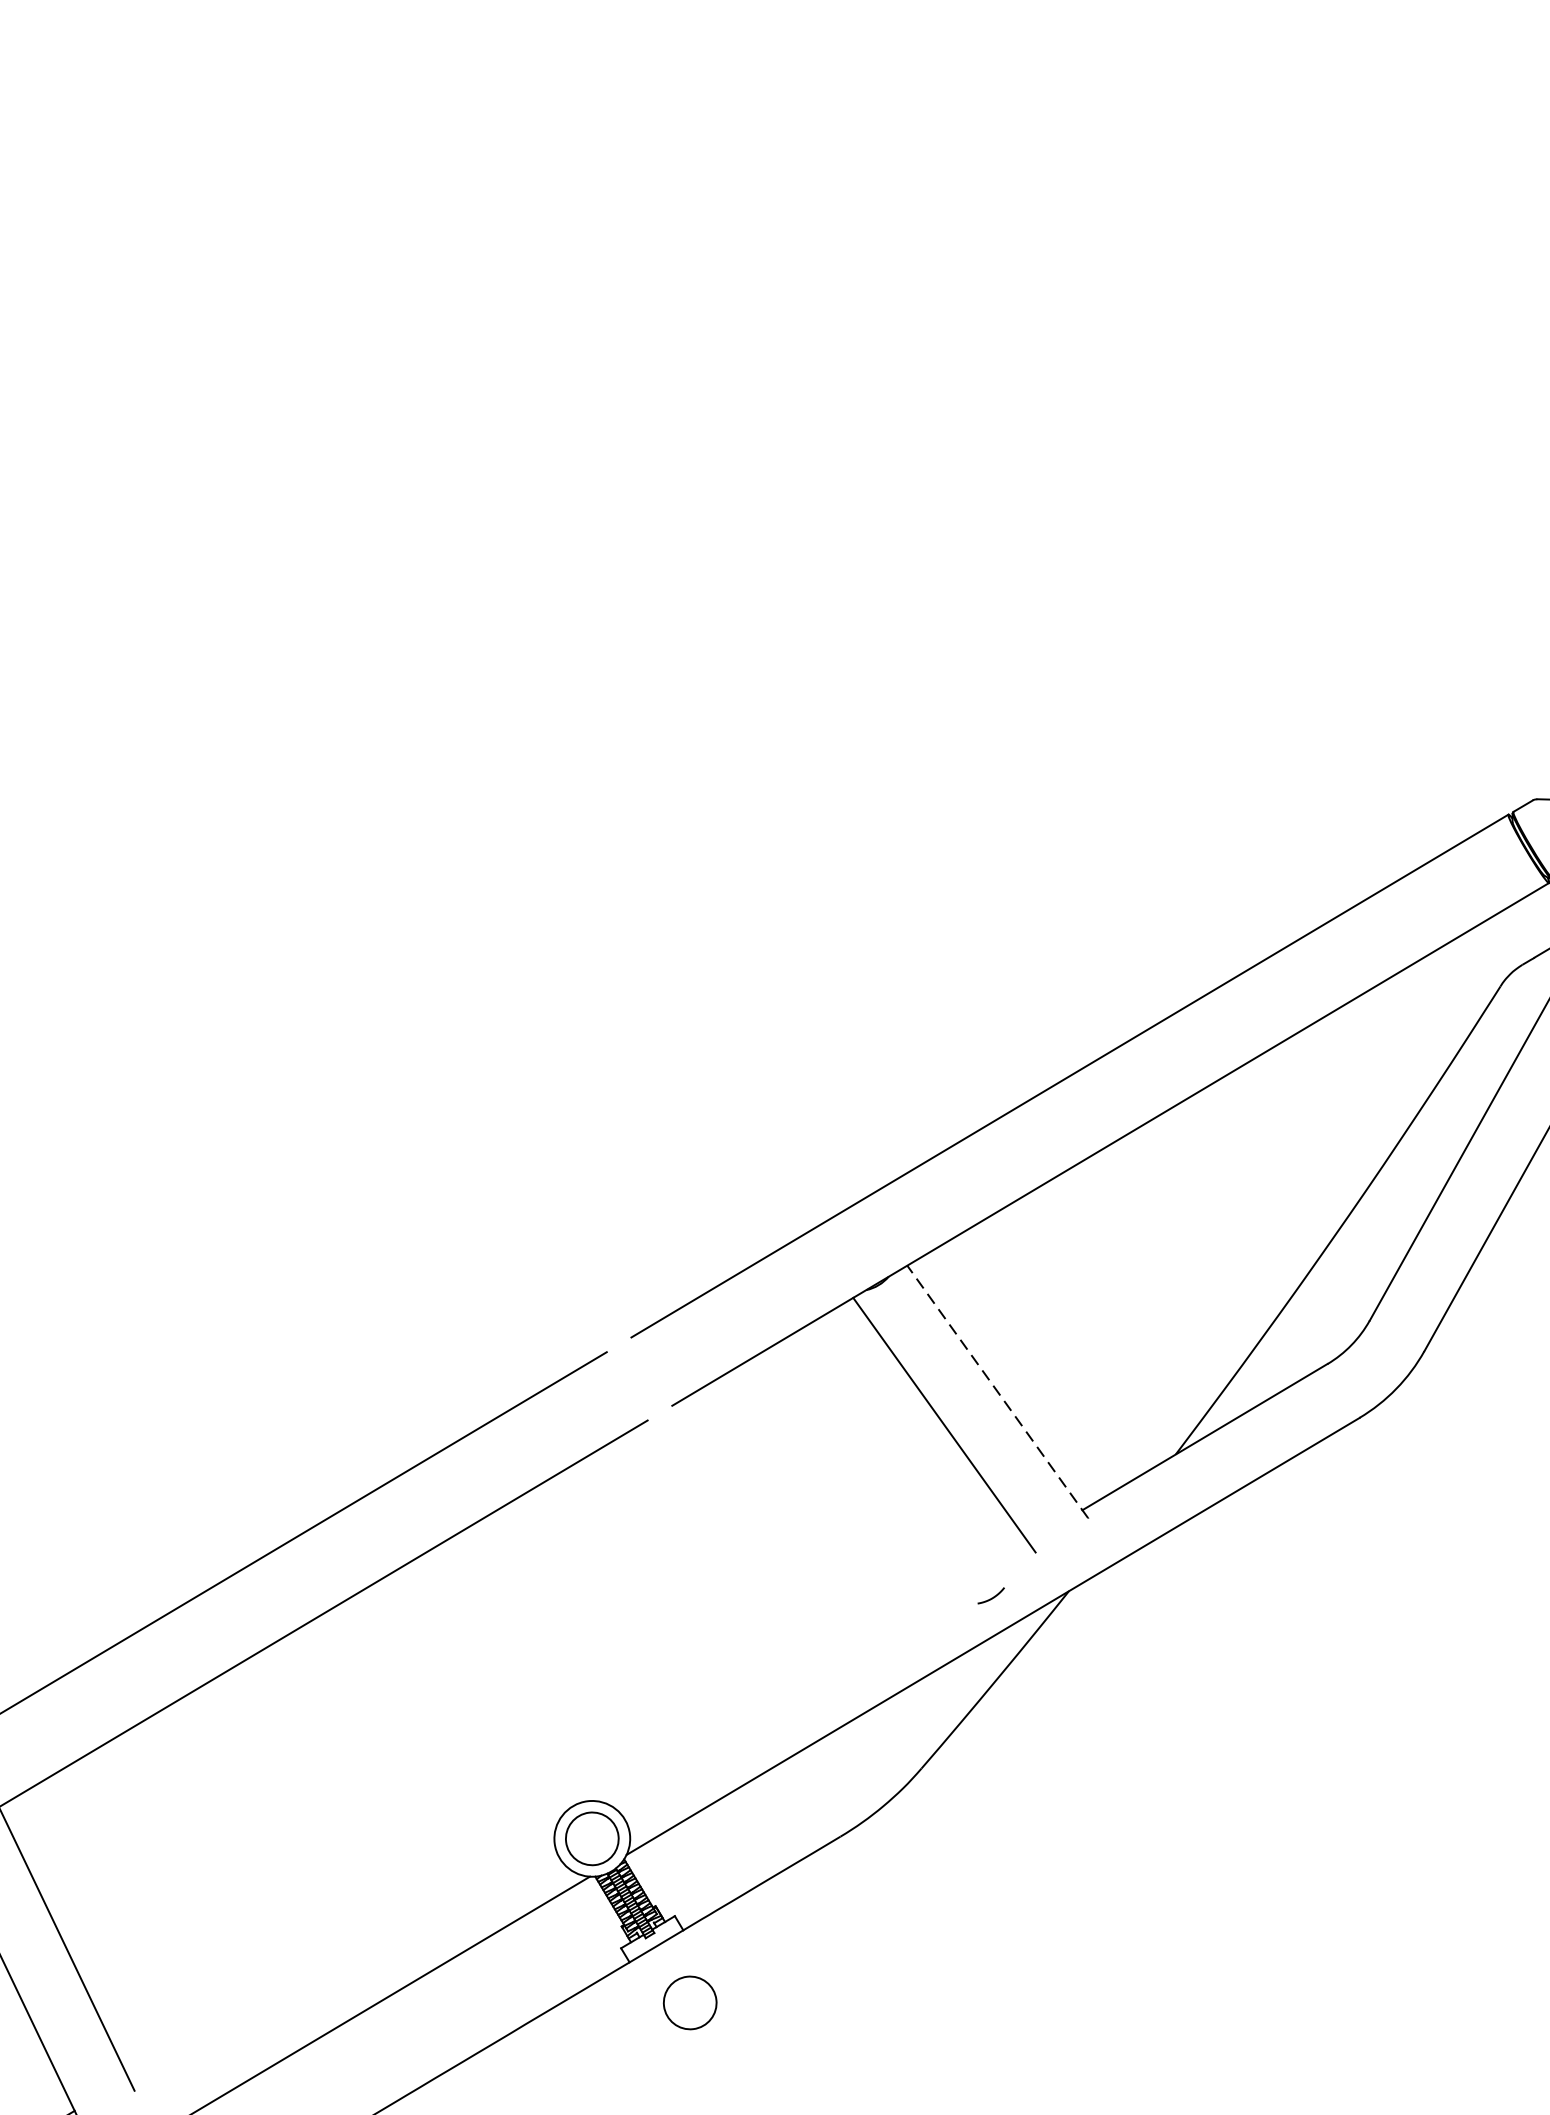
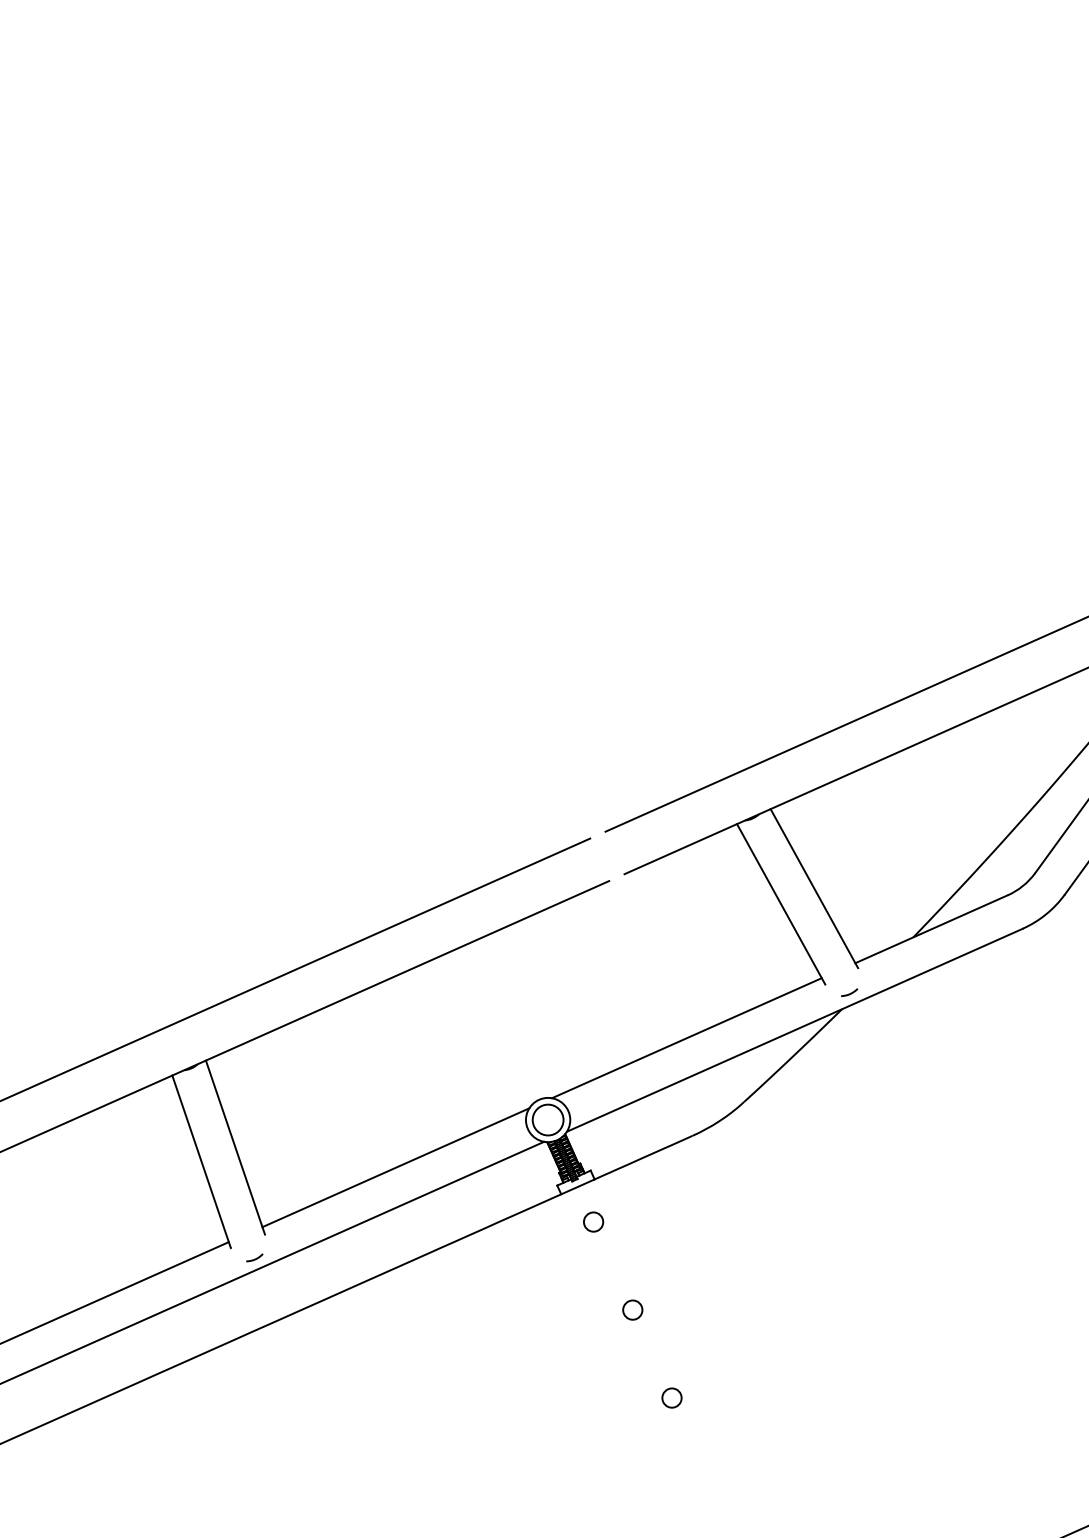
line: (997, 1391) -> (814, 888), dashed -> solid
curve: (992, 1595) -> (850, 992), moved
line: (810, 1672) -> (686, 1038), added
line: (342, 1950) -> (395, 1167), added
circle: (689, 2001) -> (593, 1221), size x0.62

